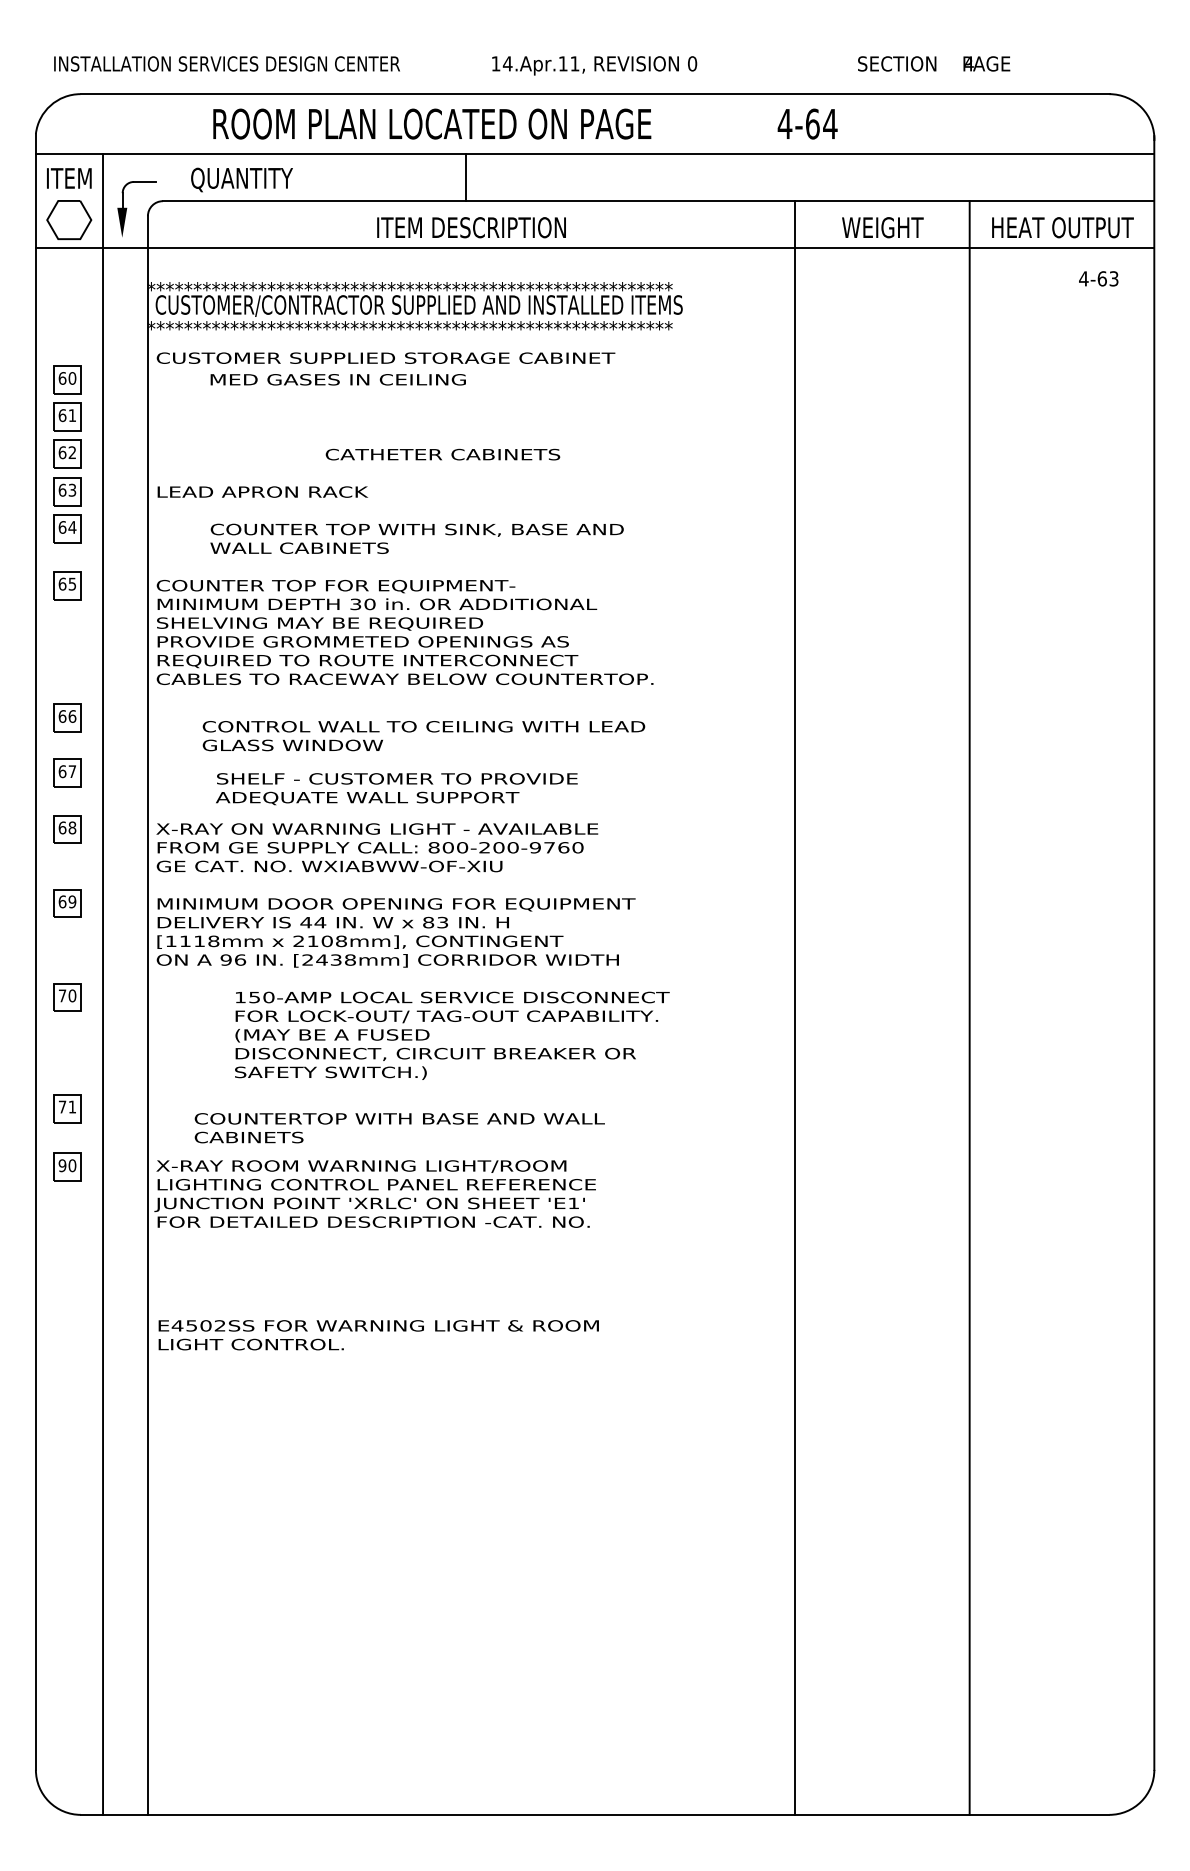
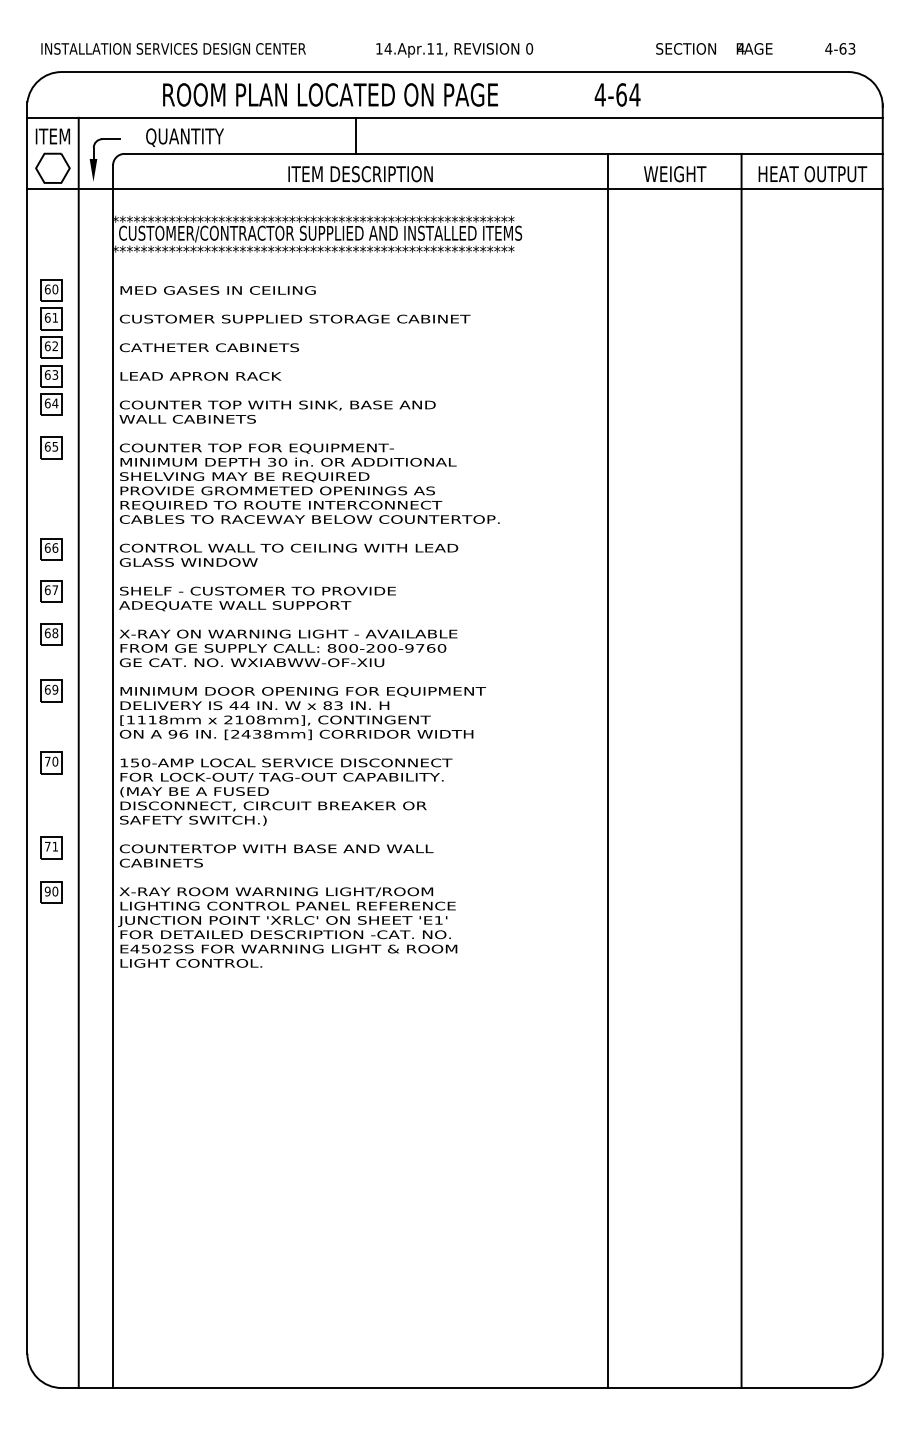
text: (1098, 278) -> (840, 48), moved
text: (385, 357) -> (294, 318), moved
text: (337, 379) -> (217, 290), moved
text: (442, 454) -> (209, 347), moved
text: (416, 538) -> (277, 411), moved
text: (423, 736) -> (288, 555), moved
text: (396, 789) -> (257, 599), moved
text: (452, 1035) -> (286, 791), moved
text: (399, 1128) -> (276, 856), moved
text: (378, 1335) -> (288, 956), moved

